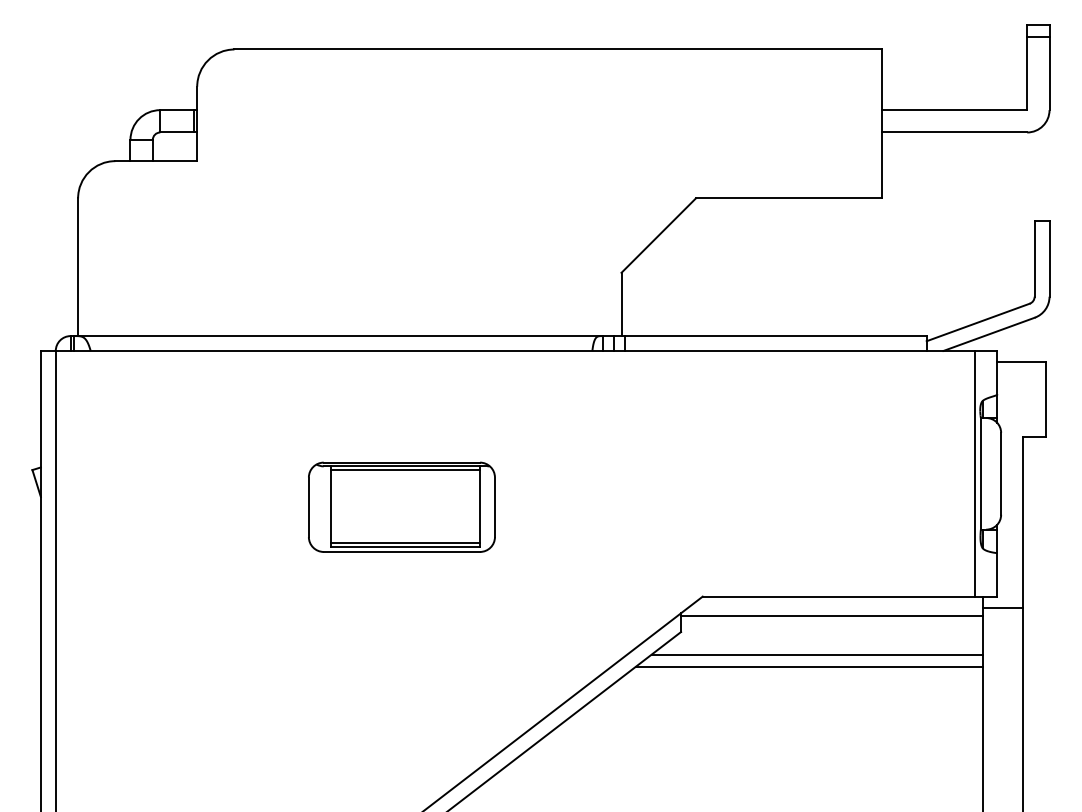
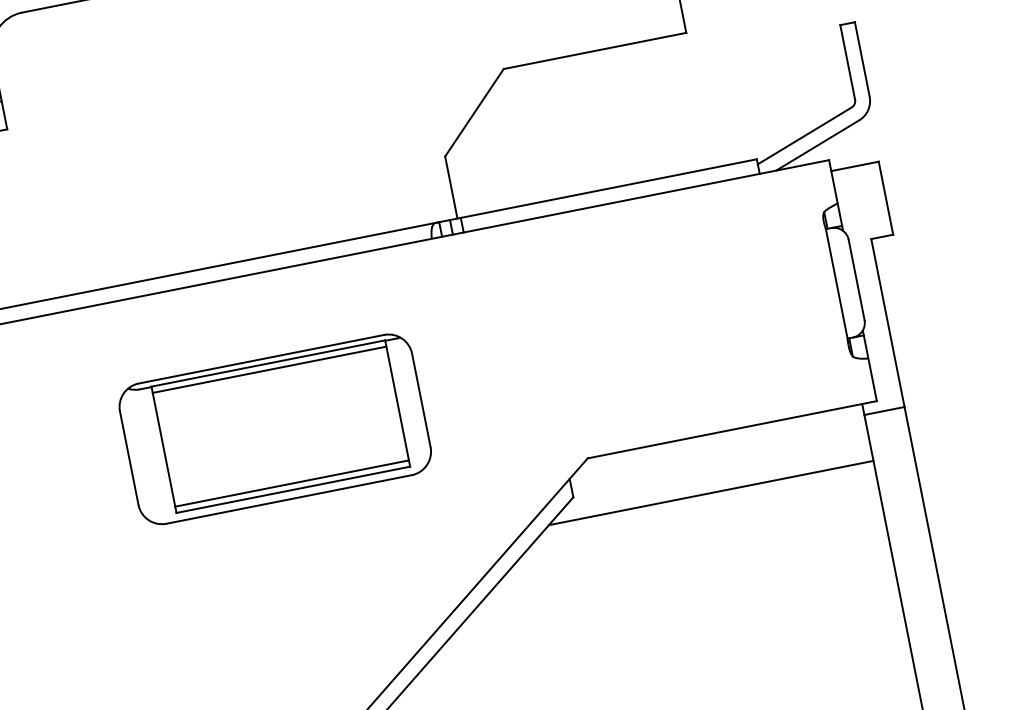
line: (975, 473) -> (831, 284), removed
part: (401, 506) -> (274, 428), size x1.6
line: (831, 616) -> (717, 452), removed
line: (808, 667) -> (705, 507), removed

